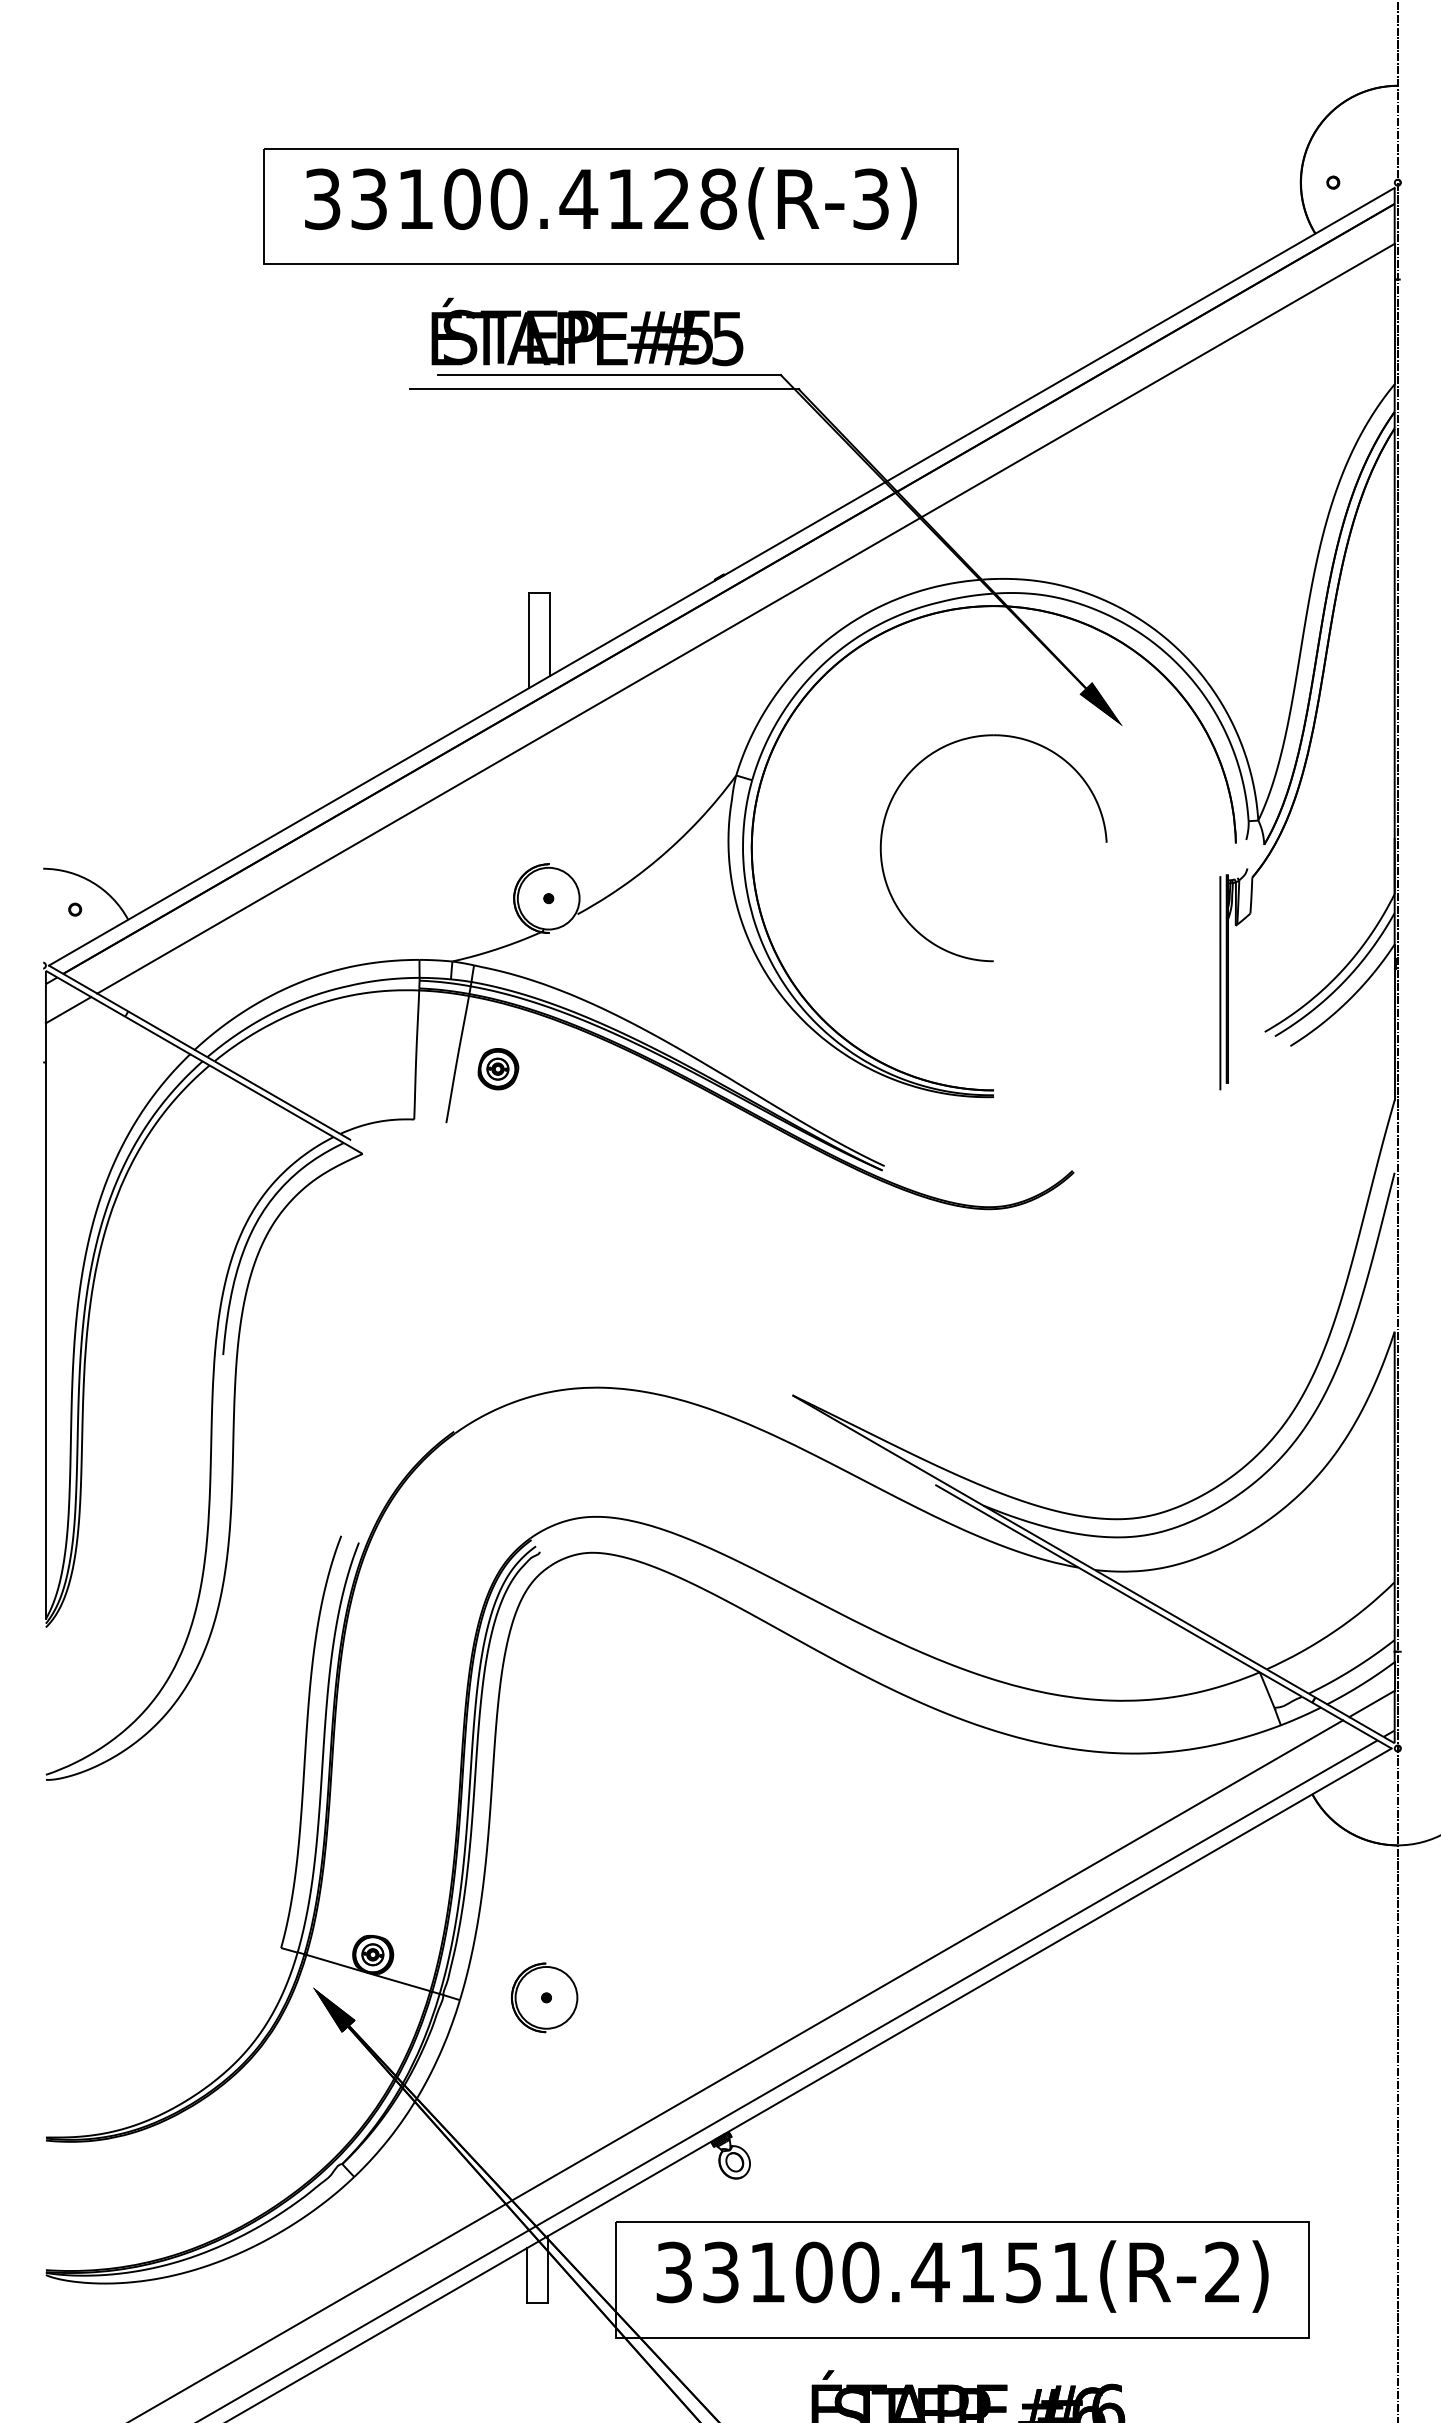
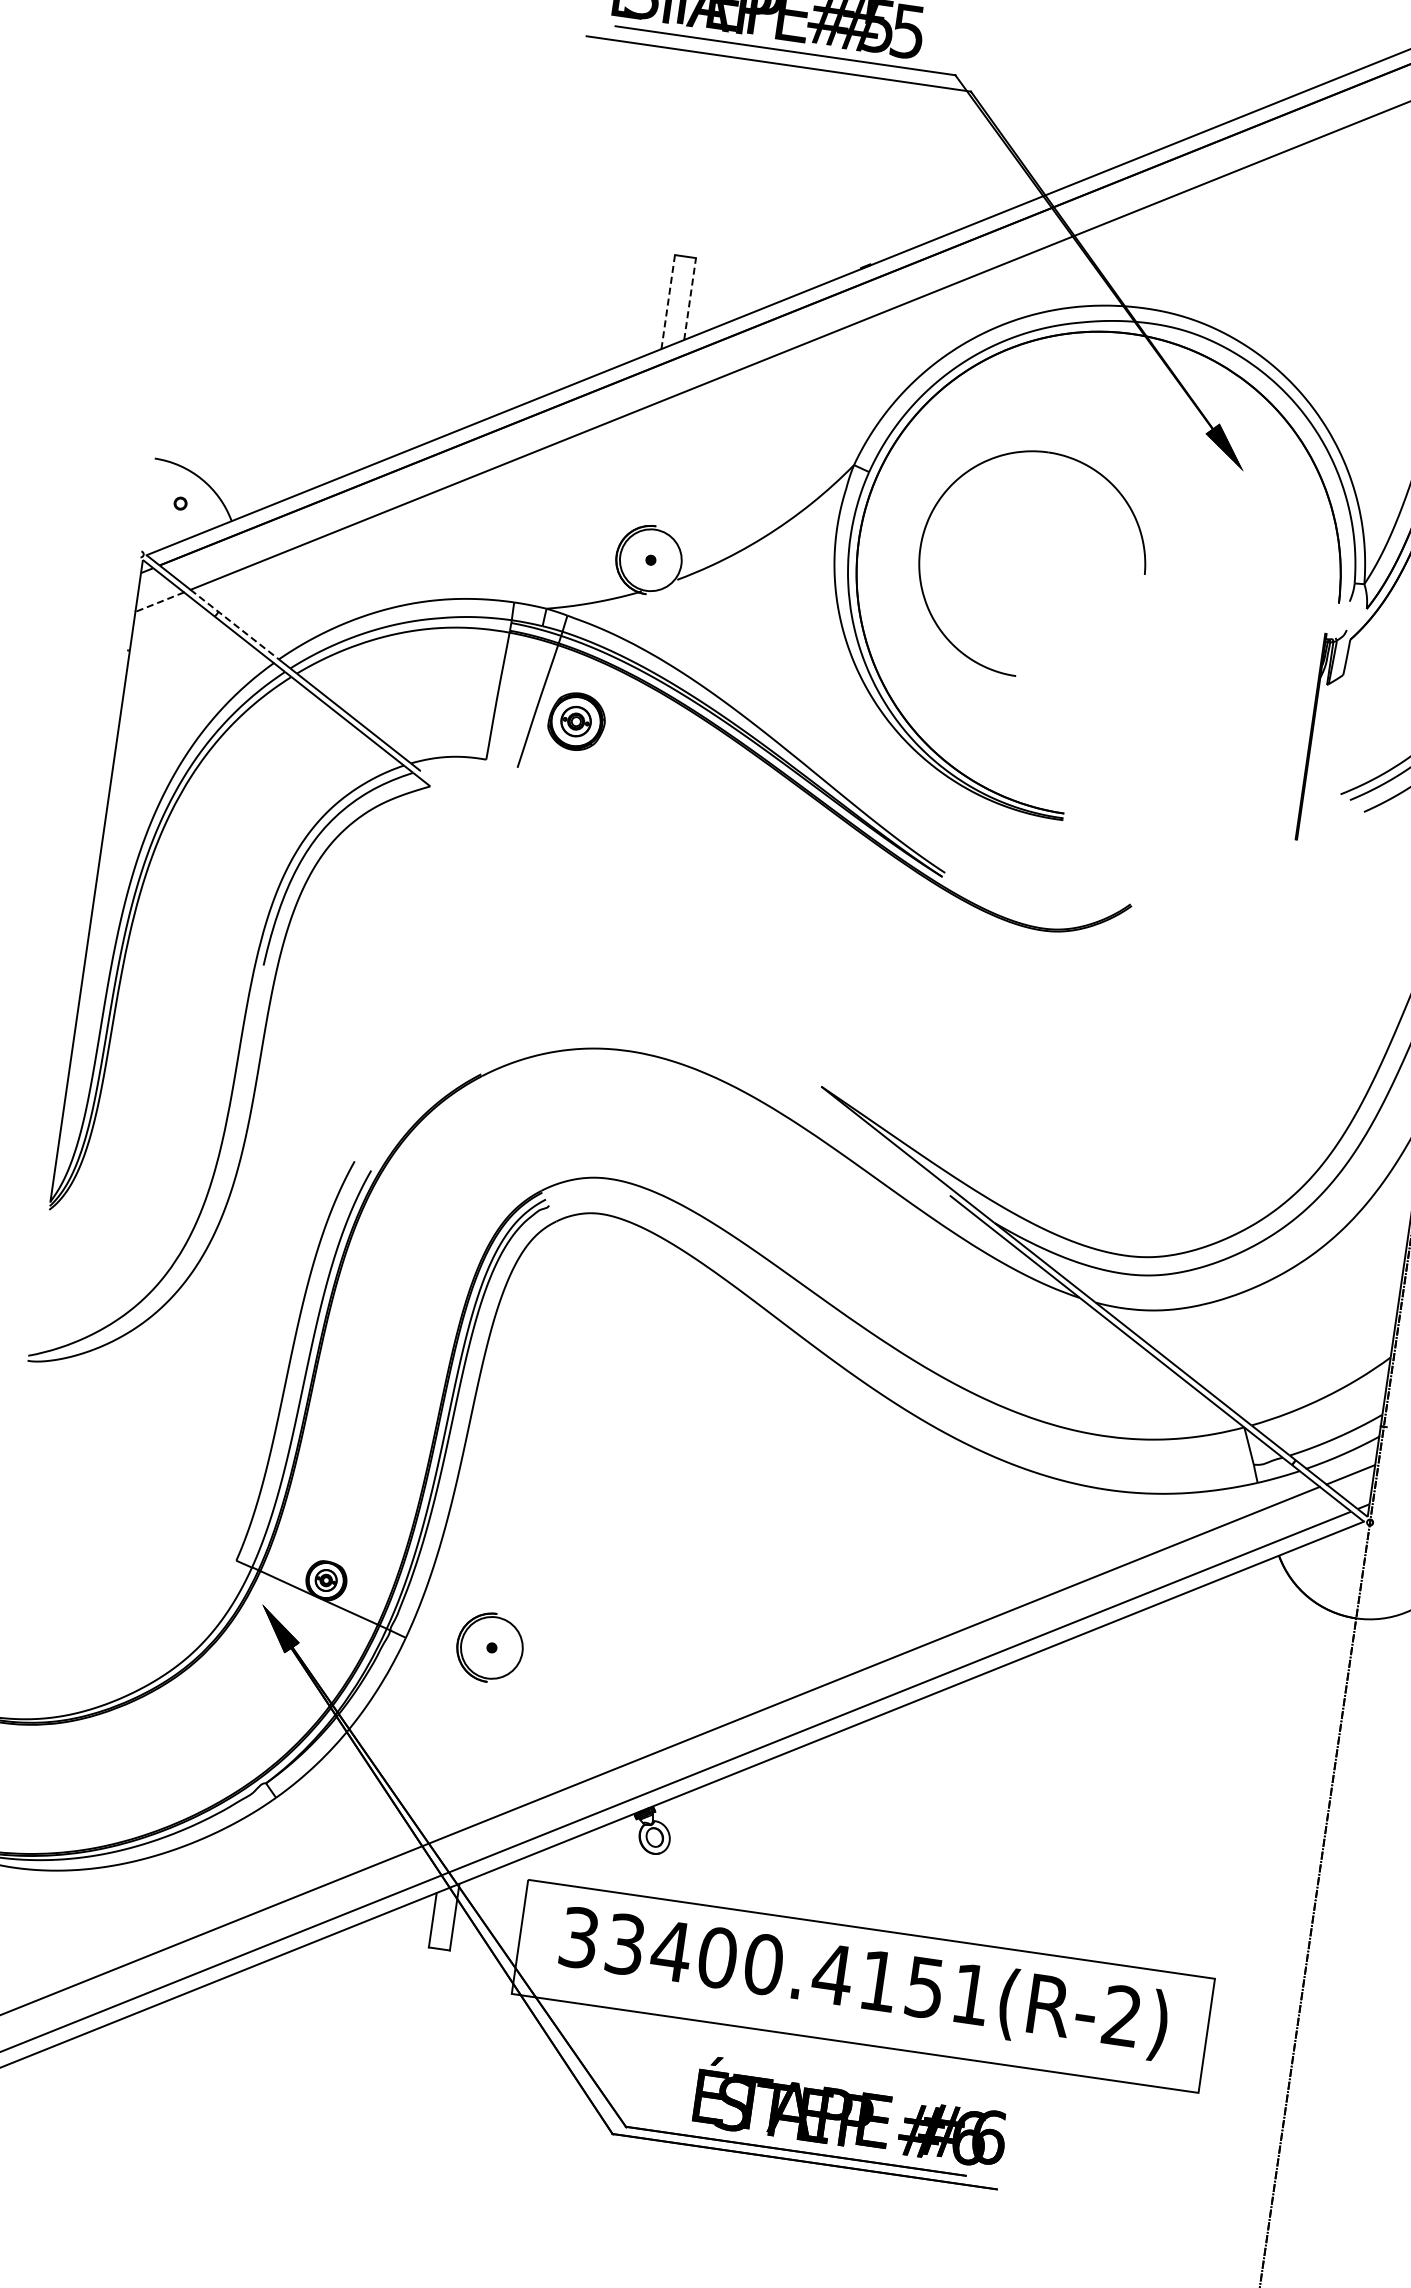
line: (550, 634) -> (690, 299), solid -> dashed
line: (529, 641) -> (668, 302), solid -> dashed
part: (887, 882) -> (922, 583), moved
line: (1220, 983) -> (1303, 740), removed
line: (68, 1010) -> (159, 602), solid -> dashed
line: (146, 1021) -> (235, 624), solid -> dashed
part: (498, 1069) -> (576, 722), size x1.4
text: (767, 2272) -> (671, 1951), 33100.4151(R-2) -> 33400.4151(R-2)

